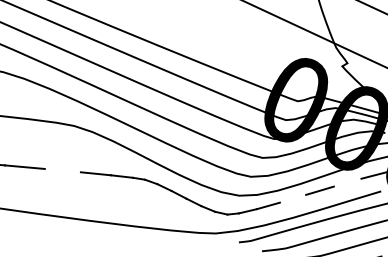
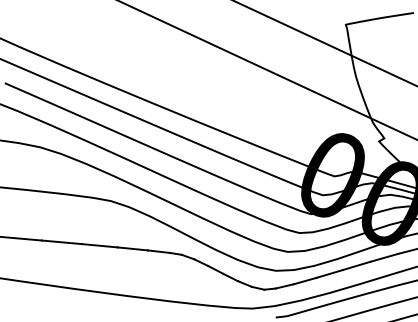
line: (62, 170) -> (99, 245), added
line: (347, 182) -> (384, 257), added
line: (292, 198) -> (329, 273), added

